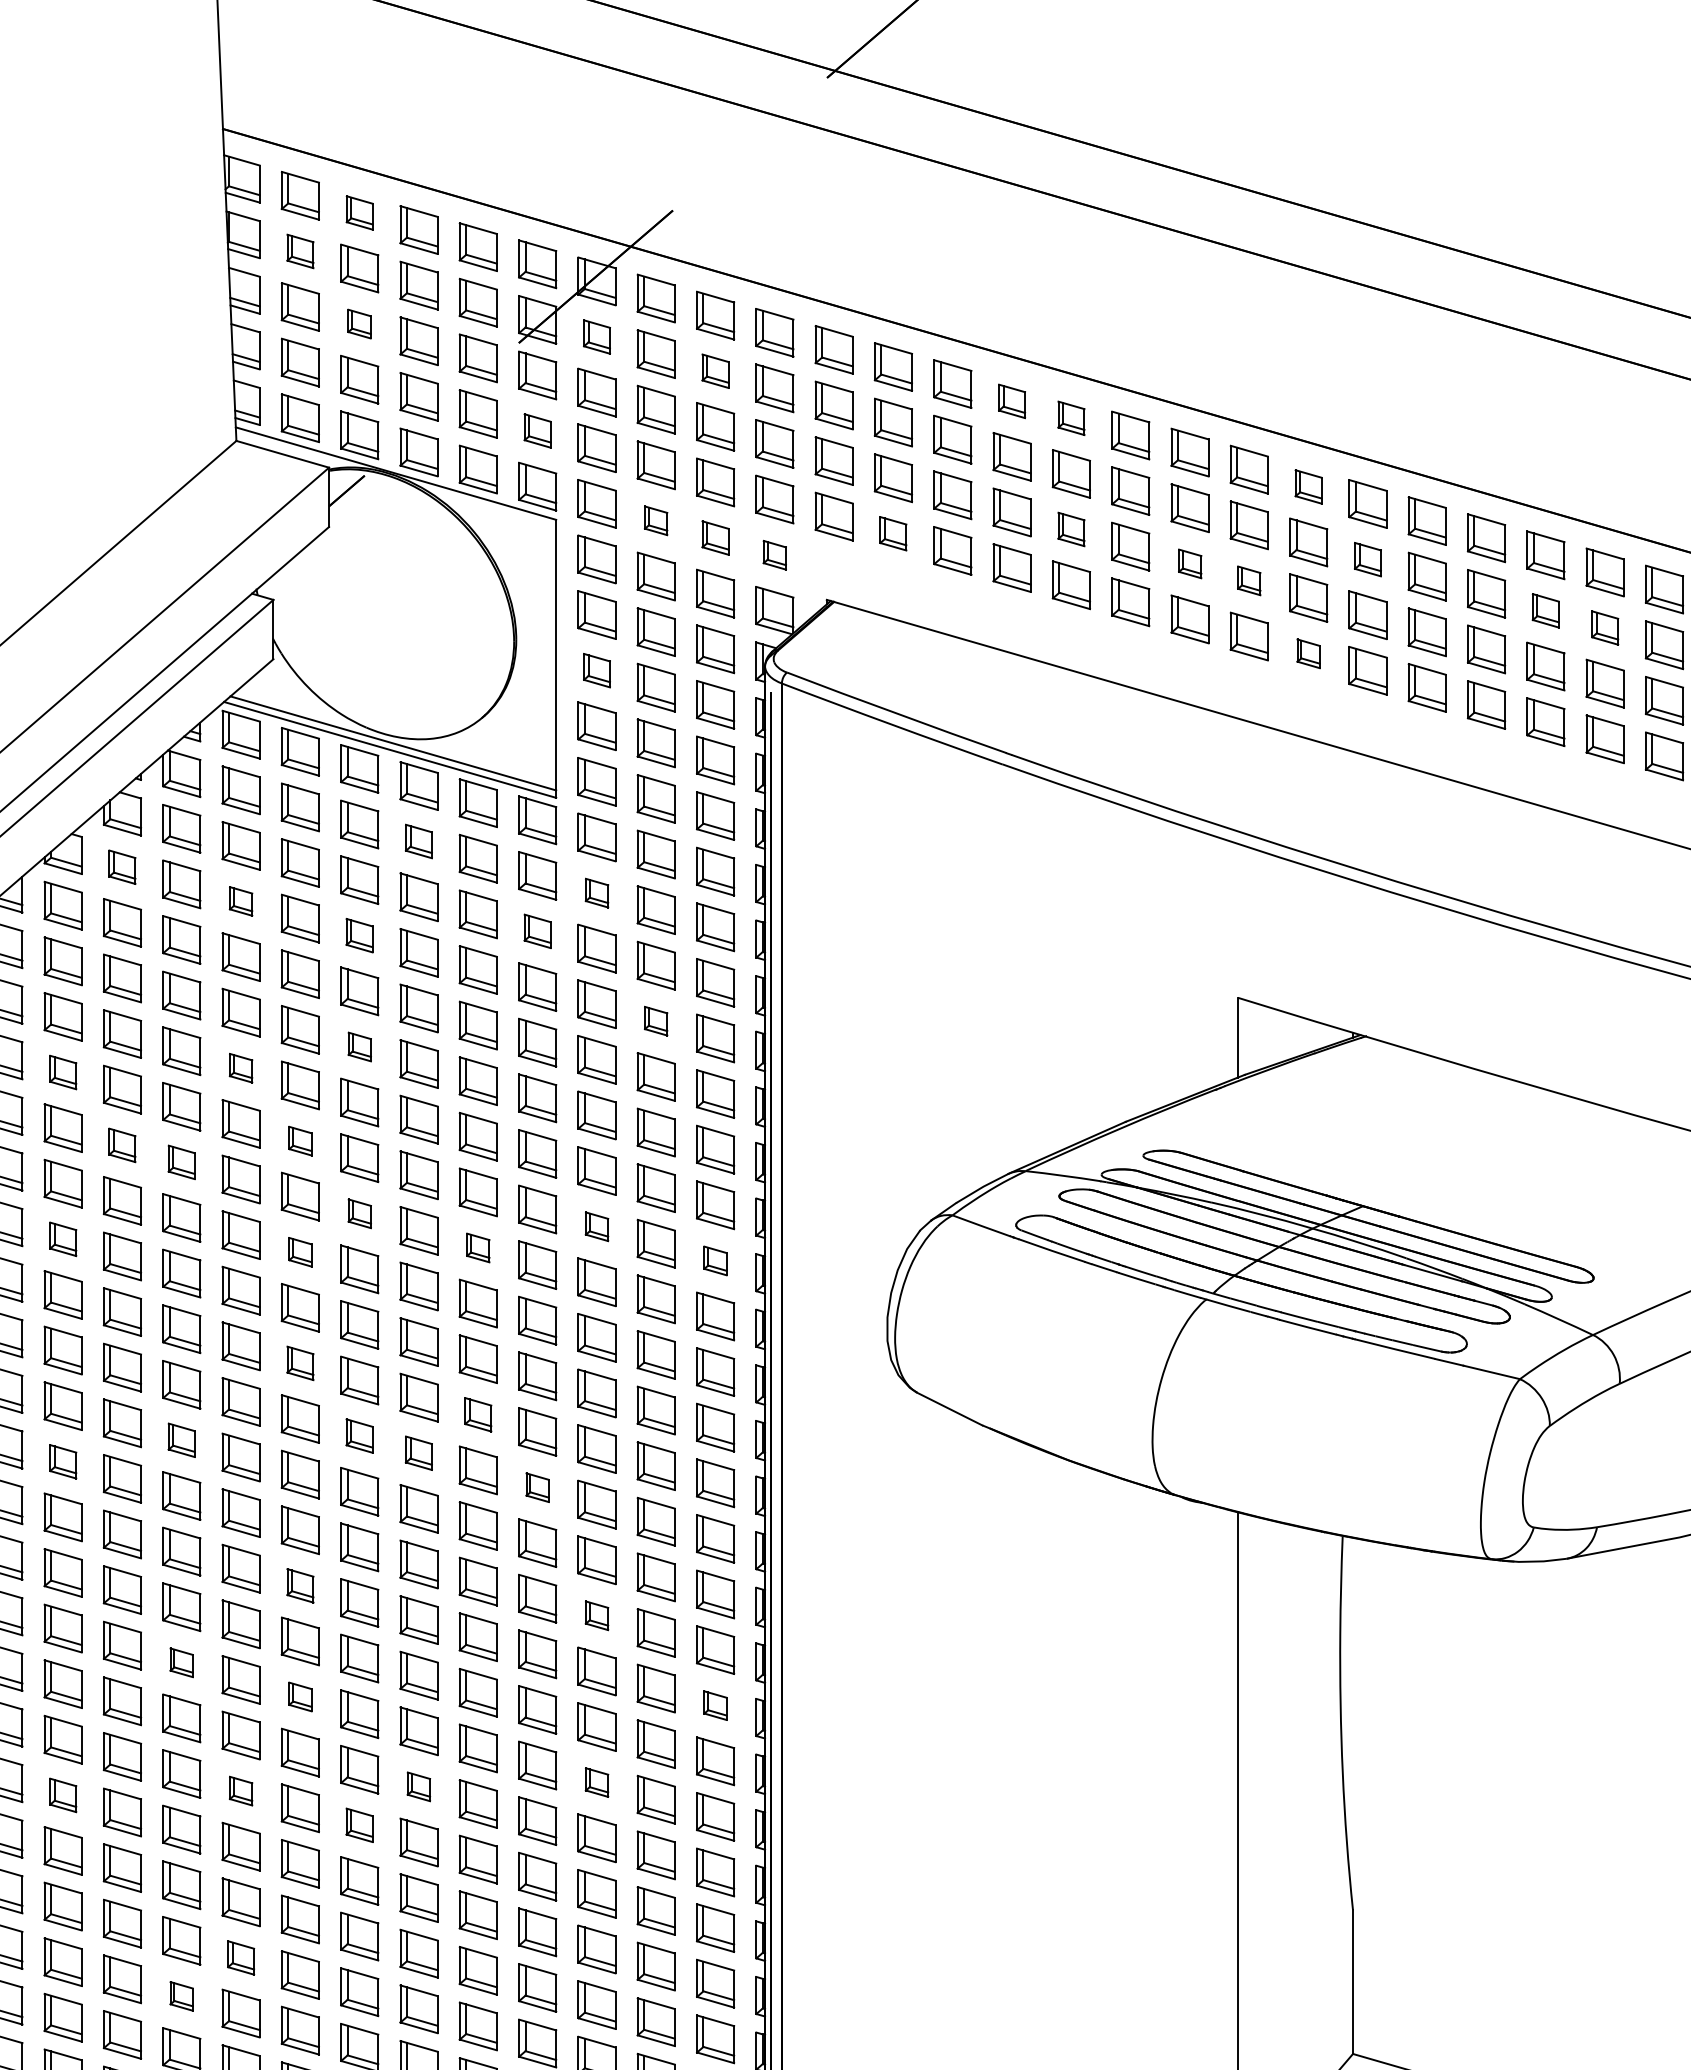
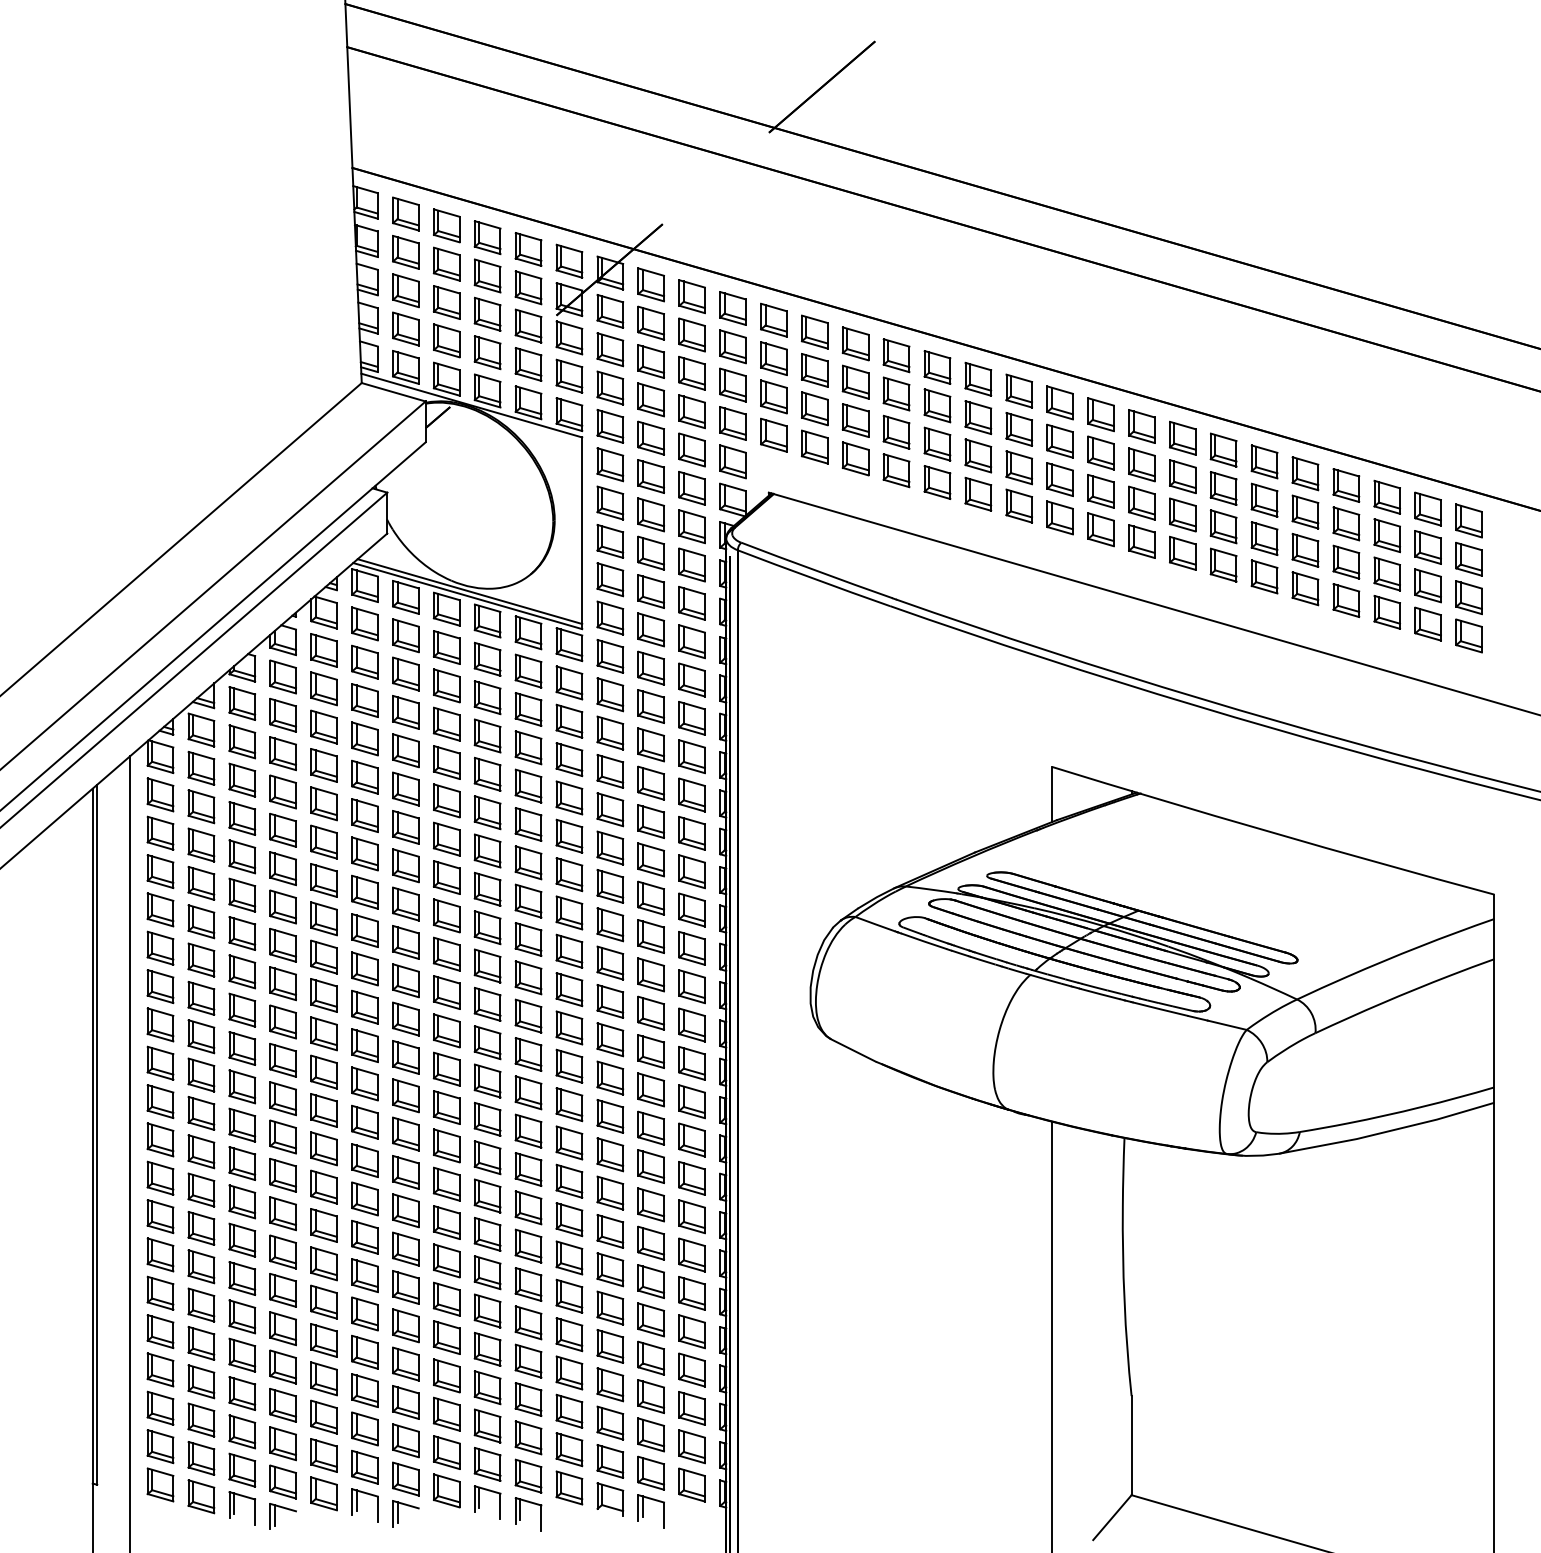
part: (359, 212) -> (446, 225), size x1.43
part: (299, 251) -> (405, 252), size x1.43
part: (359, 324) -> (446, 302), size x1.67
part: (597, 337) -> (610, 311), size x1.43
part: (714, 370) -> (691, 334), size x1.43
part: (1012, 400) -> (896, 355), size x1.43
part: (1071, 418) -> (937, 367), size x1.43
part: (537, 429) -> (569, 375), size x1.43
part: (1307, 486) -> (1100, 414), size x1.43
part: (655, 519) -> (650, 437), size x1.67
part: (1071, 528) -> (937, 443), size x1.43
part: (893, 532) -> (814, 446), size x1.43
part: (714, 537) -> (691, 449), size x1.43
part: (774, 554) -> (732, 461), size x1.67
part: (1367, 559) -> (1141, 464), size x1.43
part: (1190, 563) -> (1019, 467), size x1.67
part: (1248, 580) -> (1059, 479), size x1.67
part: (1545, 609) -> (1264, 499), size x1.43
part: (1605, 627) -> (1305, 511), size x1.43
part: (1307, 653) -> (1100, 529), size x1.67
part: (597, 670) -> (610, 541), size x1.43
part: (418, 840) -> (487, 658), size x1.43
part: (121, 866) -> (282, 676), size x1.43
part: (597, 892) -> (610, 694), size x1.67
part: (240, 901) -> (364, 700), size x1.67
part: (537, 930) -> (569, 720), size x1.43
part: (359, 934) -> (446, 723), size x1.43
part: (655, 1020) -> (650, 782), size x1.67
part: (359, 1046) -> (446, 800), size x1.67
part: (240, 1068) -> (364, 815), size x1.67
part: (63, 1072) -> (242, 818), size x1.43
part: (299, 1140) -> (405, 865), size x1.67
part: (121, 1145) -> (282, 868), size x1.43
part: (180, 1162) -> (323, 880), size x1.43
part: (359, 1213) -> (446, 915), size x1.67
part: (597, 1226) -> (610, 924), size x1.67
part: (63, 1239) -> (242, 933), size x1.43
part: (478, 1248) -> (528, 939), size x1.67
part: (299, 1252) -> (405, 942), size x1.67
part: (714, 1261) -> (691, 948), size x1.67
part: (299, 1362) -> (405, 1018), size x1.43
part: (478, 1414) -> (528, 1054), size x1.43
part: (359, 1435) -> (446, 1068), size x1.43
part: (180, 1439) -> (323, 1071), size x1.43
part: (418, 1452) -> (487, 1080), size x1.43
part: (63, 1461) -> (242, 1086), size x1.43
part: (537, 1487) -> (569, 1104), size x1.67
part: (299, 1585) -> (405, 1172), size x1.43
part: (597, 1614) -> (610, 1192), size x1.67
part: (180, 1662) -> (323, 1225), size x1.67
part: (299, 1696) -> (405, 1248), size x1.67
part: (714, 1704) -> (691, 1254), size x1.67
part: (597, 1781) -> (610, 1307), size x1.67
part: (418, 1786) -> (487, 1310), size x1.67
part: (240, 1790) -> (364, 1313), size x1.67
part: (63, 1794) -> (242, 1316), size x1.43
part: (359, 1825) -> (446, 1337), size x1.43
part: (240, 1957) -> (364, 1428), size x1.43
part: (180, 1996) -> (323, 1455), size x1.67

